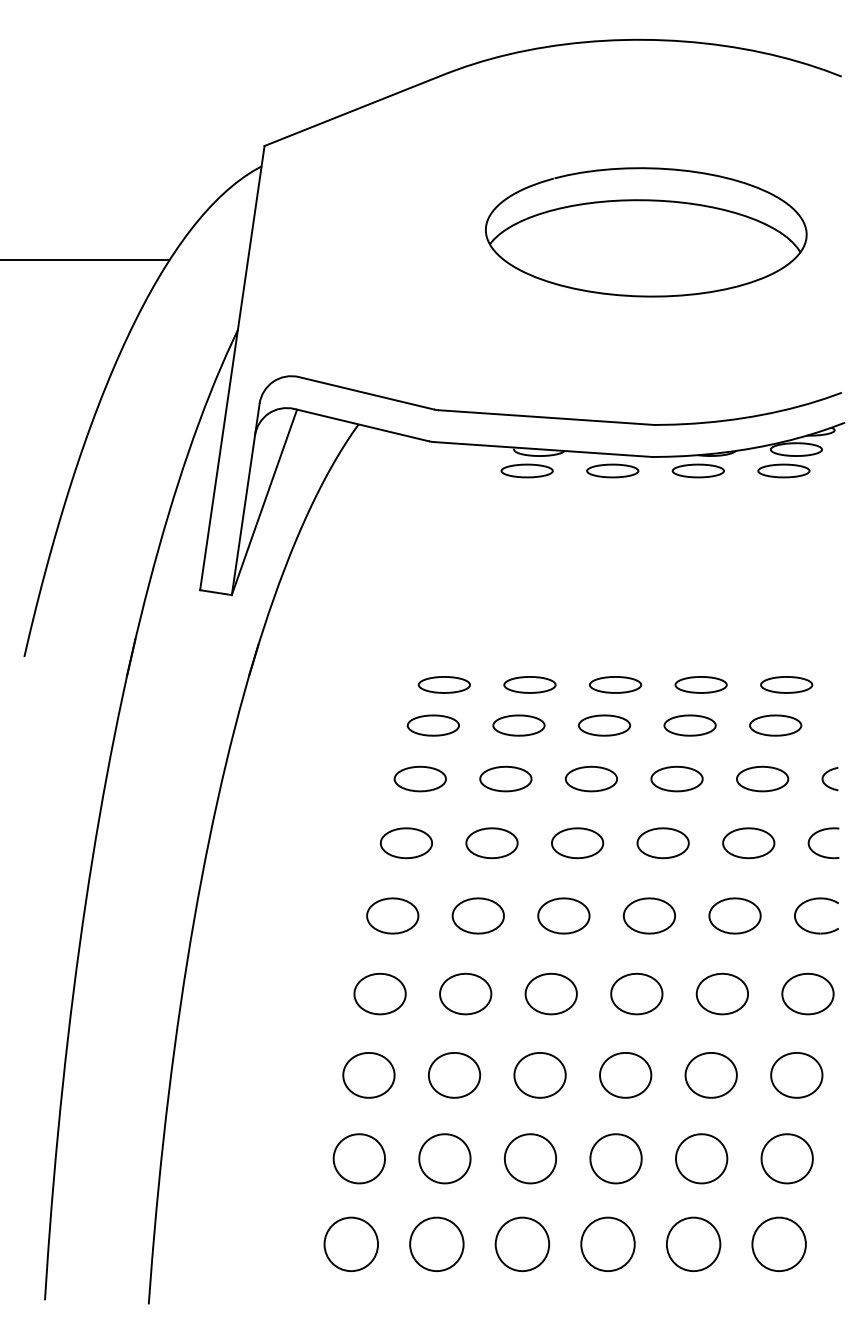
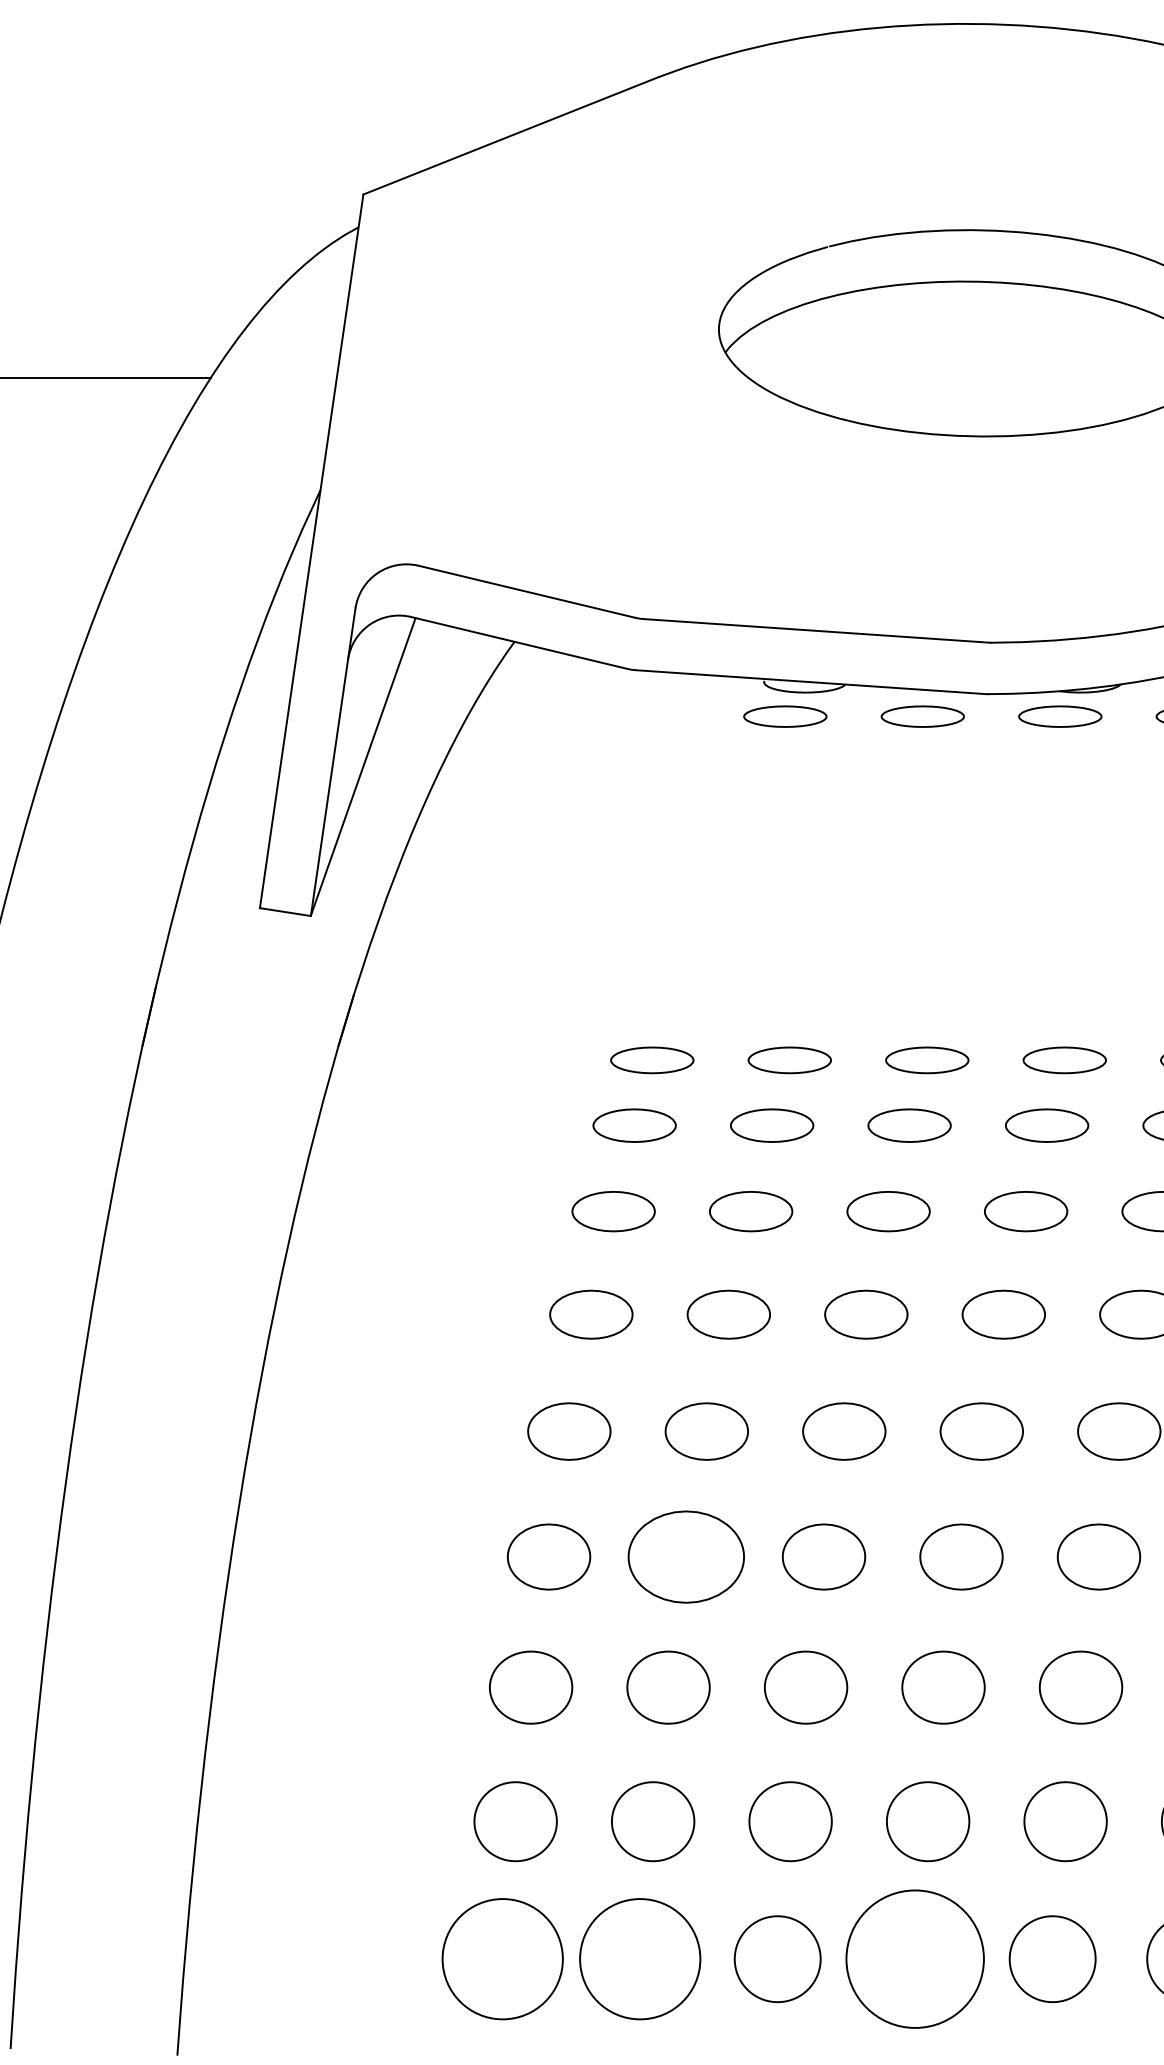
part: (465, 993) -> (686, 1556), size x1.4
circle: (351, 1244) -> (503, 1959), size x1.4
circle: (436, 1244) -> (639, 1959), size x1.4
circle: (607, 1244) -> (914, 1959), size x1.6

